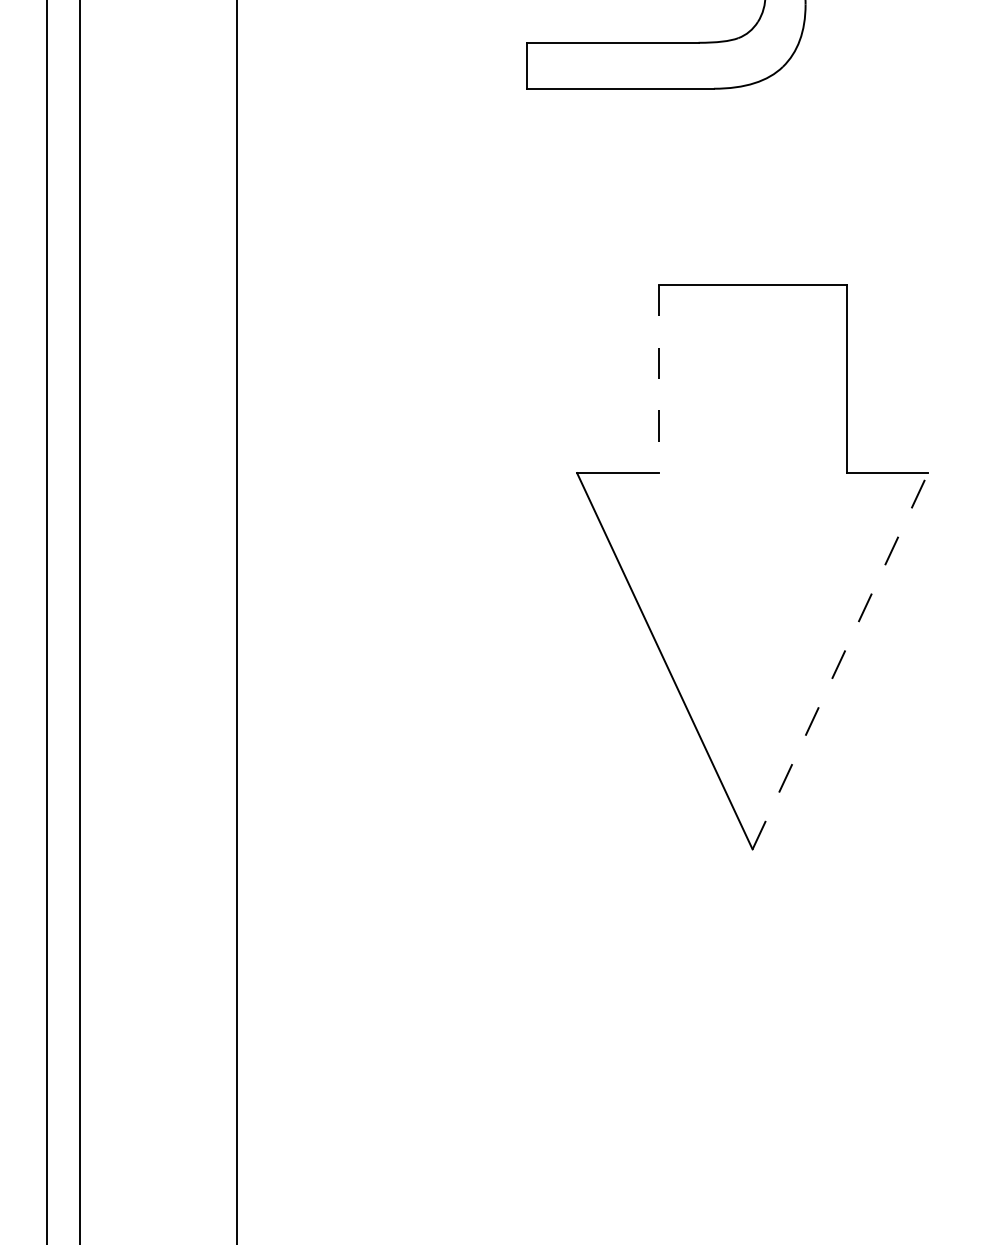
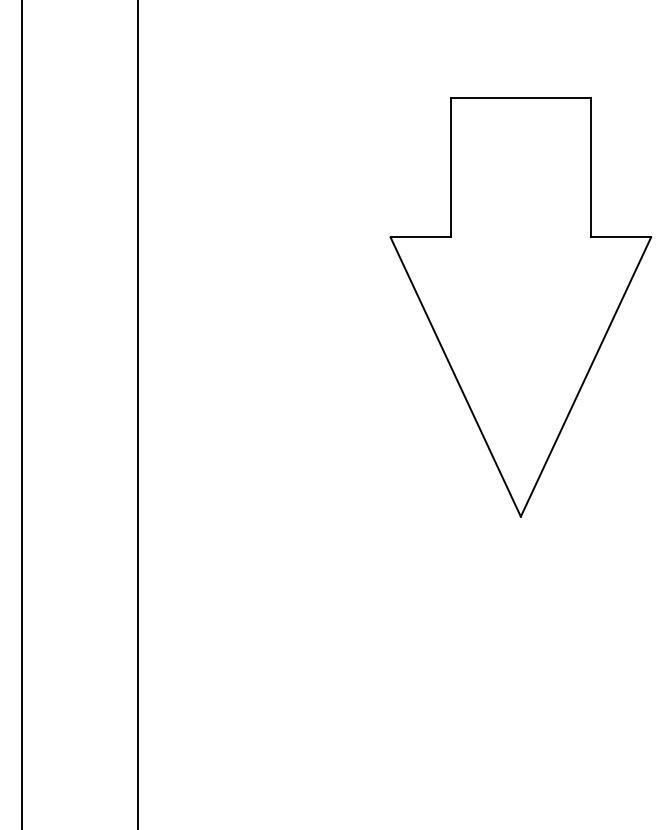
line: (658, 379) -> (451, 167), dashed -> solid
line: (840, 661) -> (586, 377), dashed -> solid

